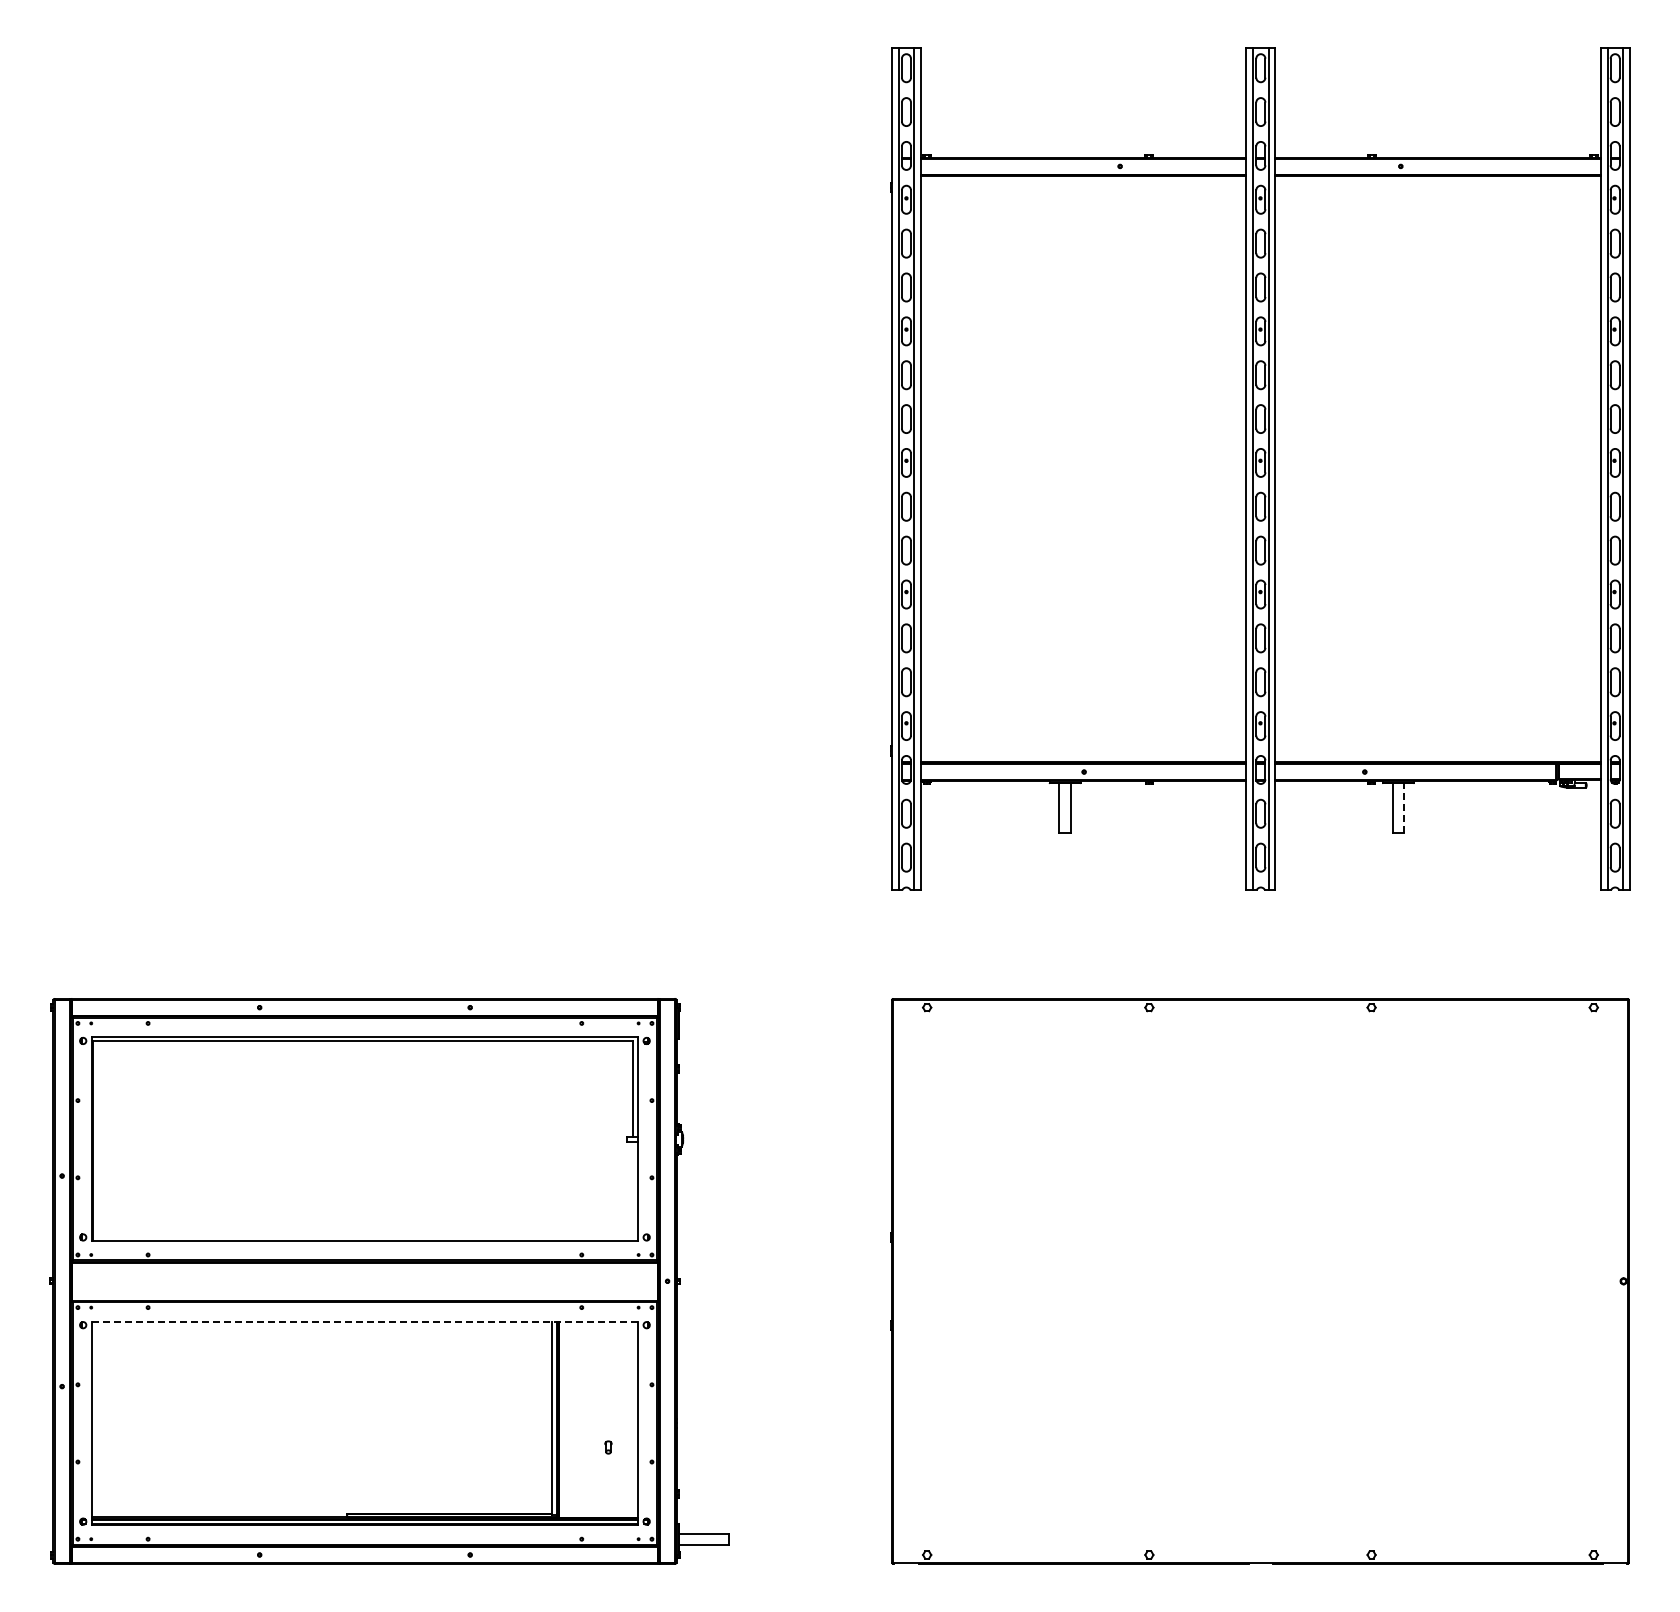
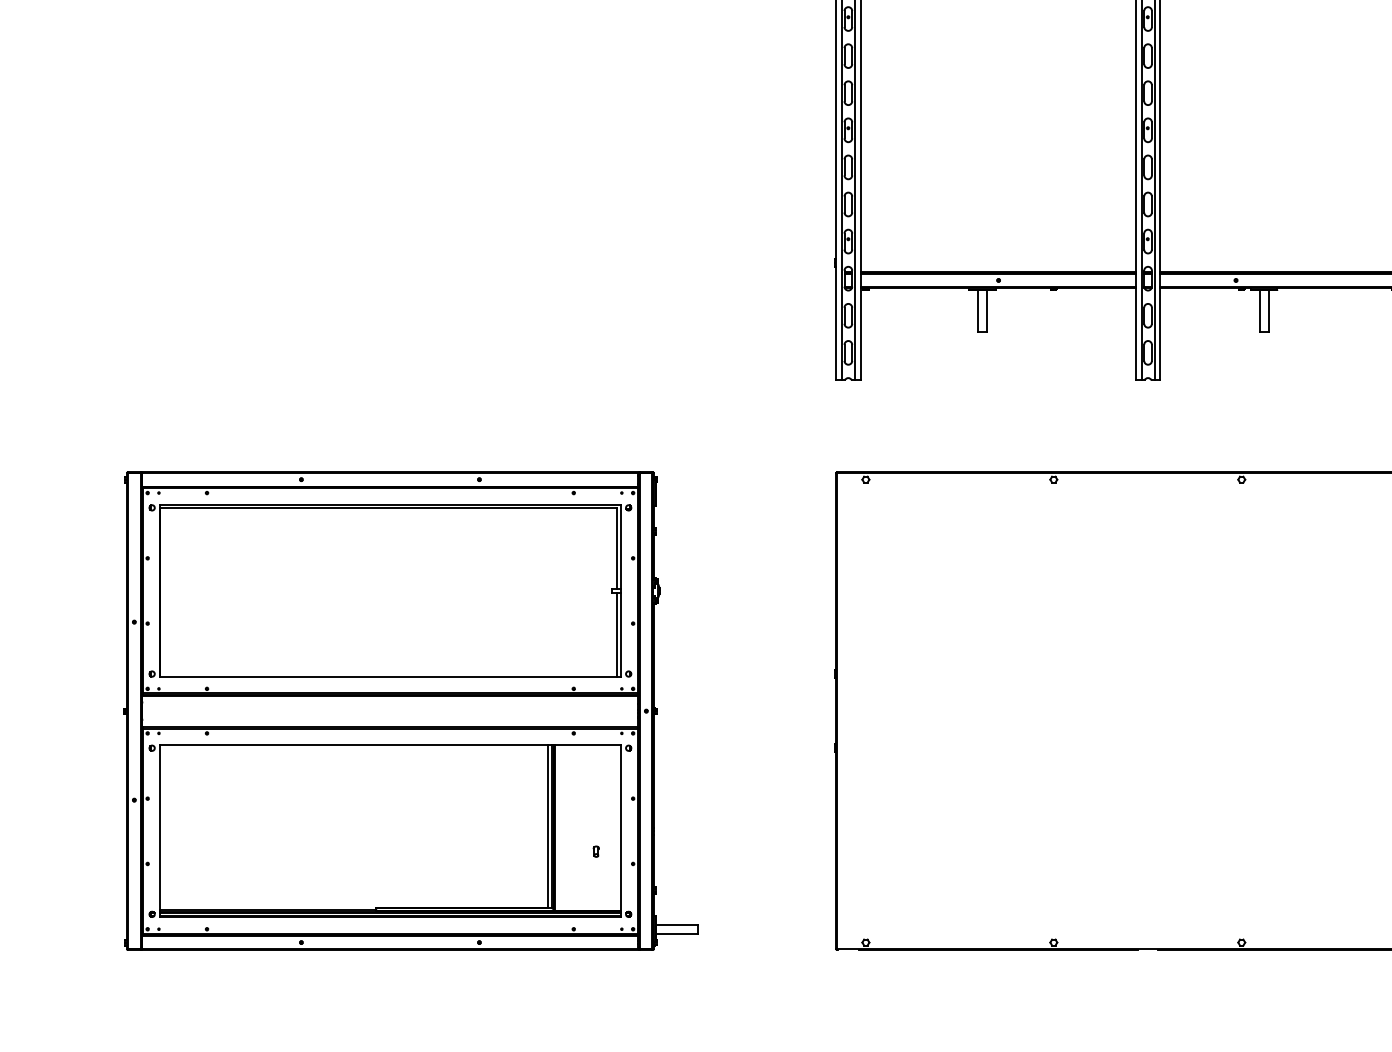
line: (1403, 807) -> (1268, 310), dashed -> solid
line: (633, 1190) -> (617, 634), added
line: (364, 1321) -> (390, 745), dashed -> solid

